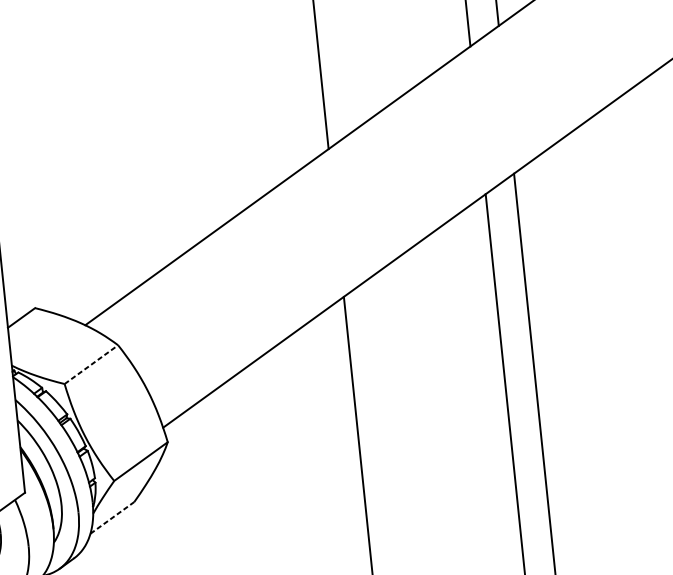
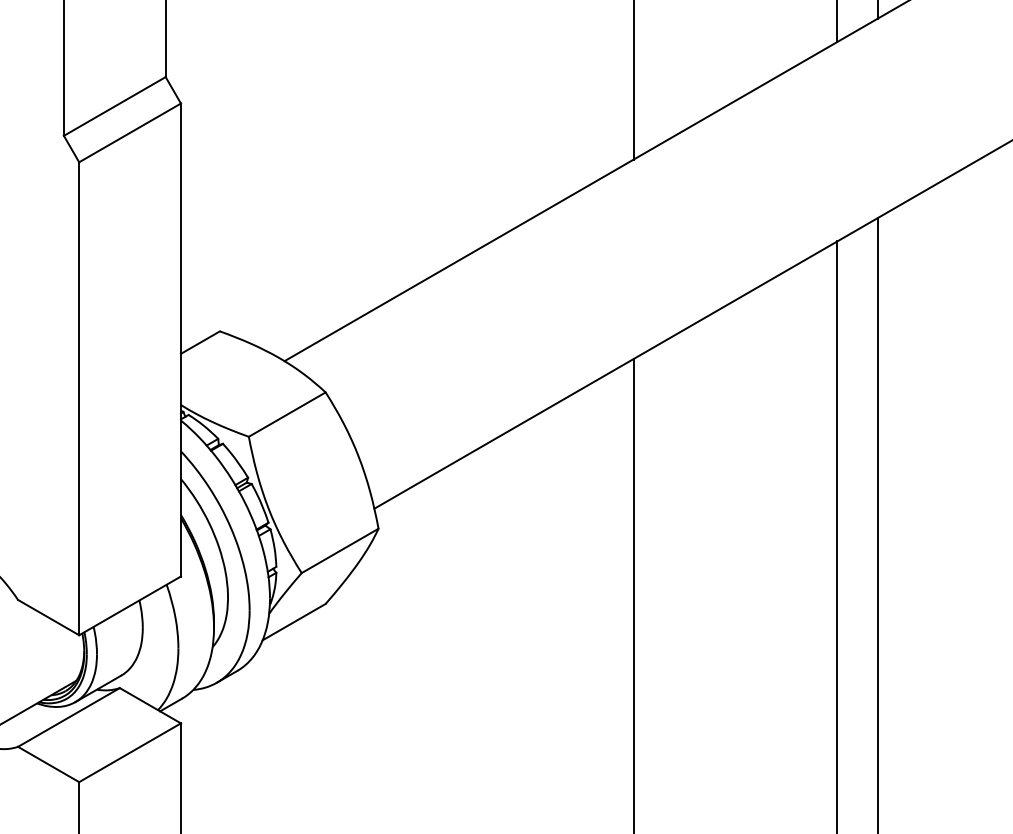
line: (91, 364) -> (287, 414), dashed -> solid
line: (112, 517) -> (294, 621), dashed -> solid

